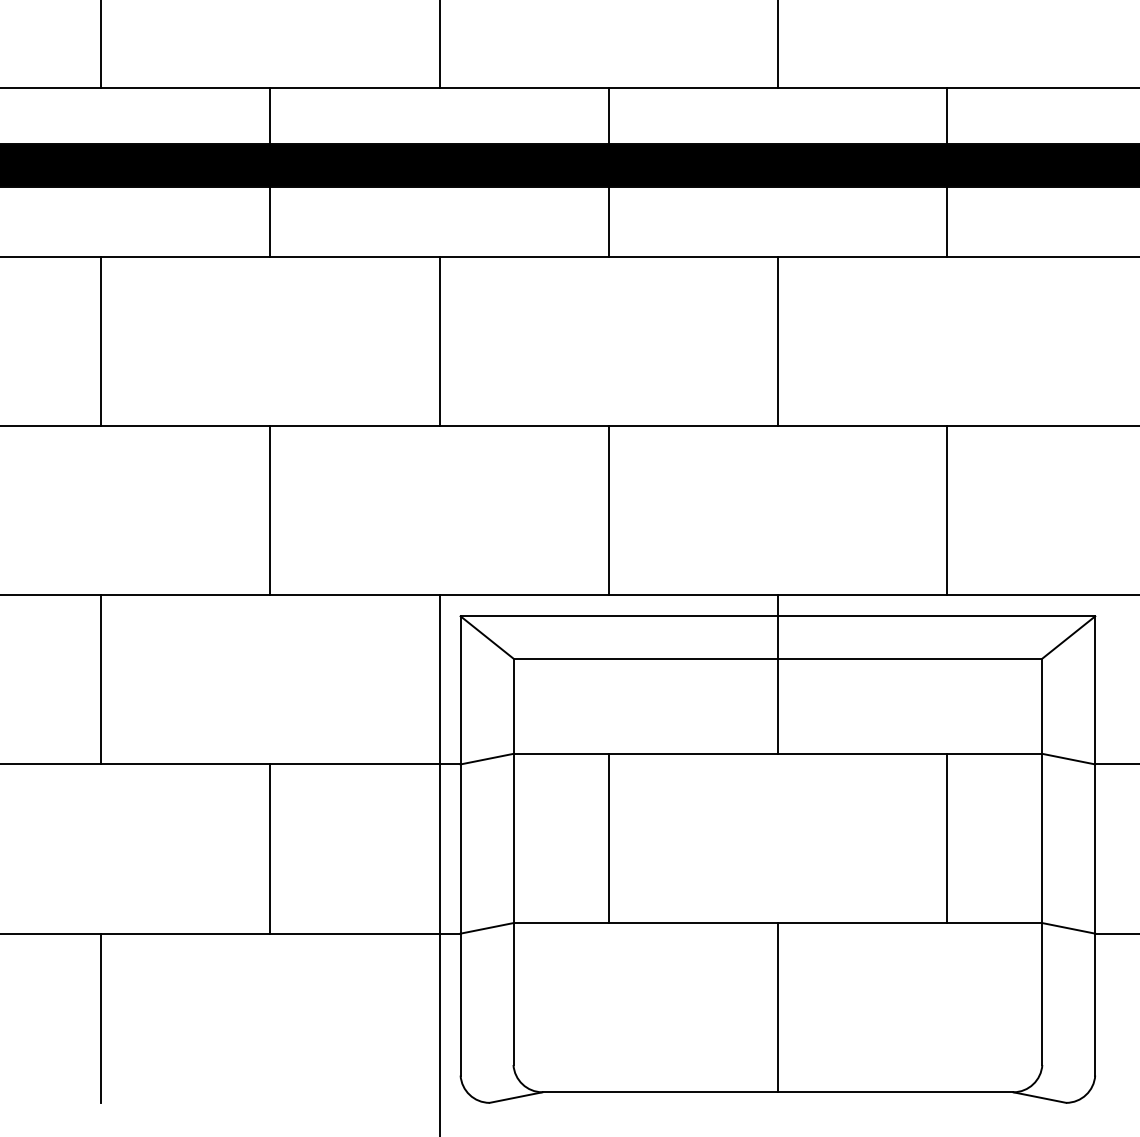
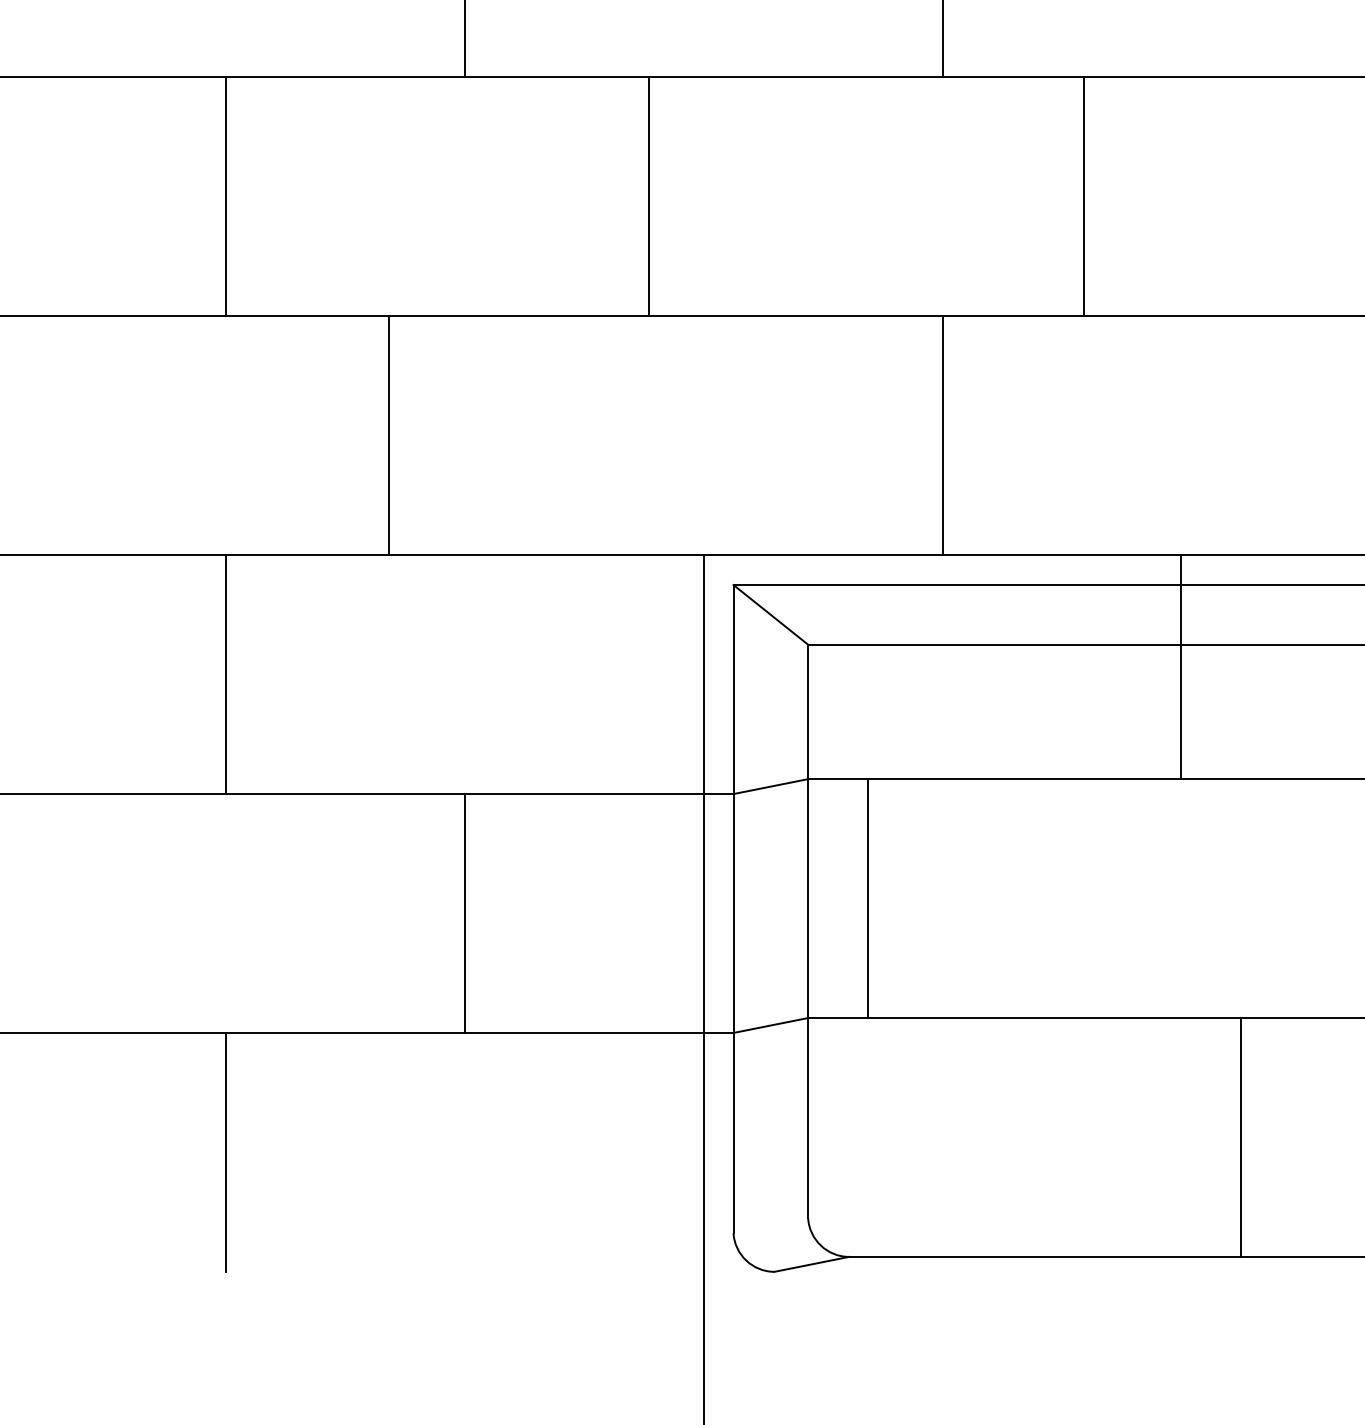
line: (439, 340) -> (648, 195), moved
line: (777, 340) -> (1083, 195), moved
line: (270, 510) -> (388, 435), moved
line: (608, 838) -> (867, 898), moved
line: (777, 1007) -> (1240, 1137), moved

